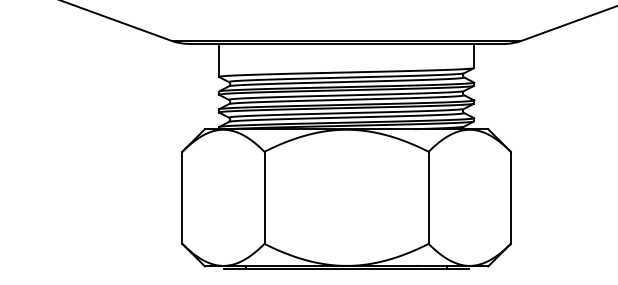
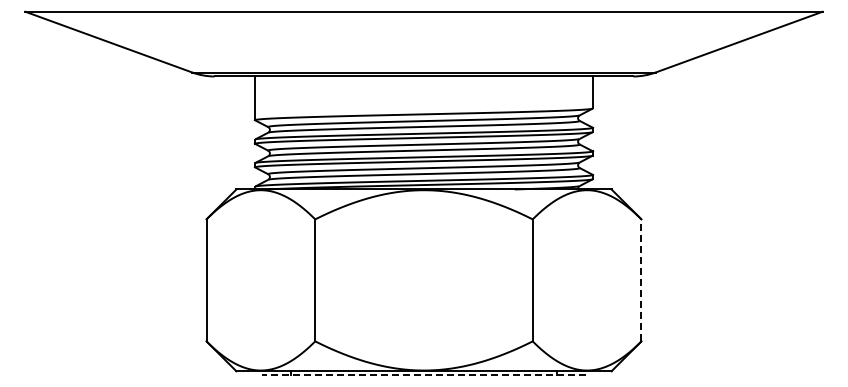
line: (510, 197) -> (641, 279), solid -> dashed
line: (346, 269) -> (423, 375), solid -> dashed

